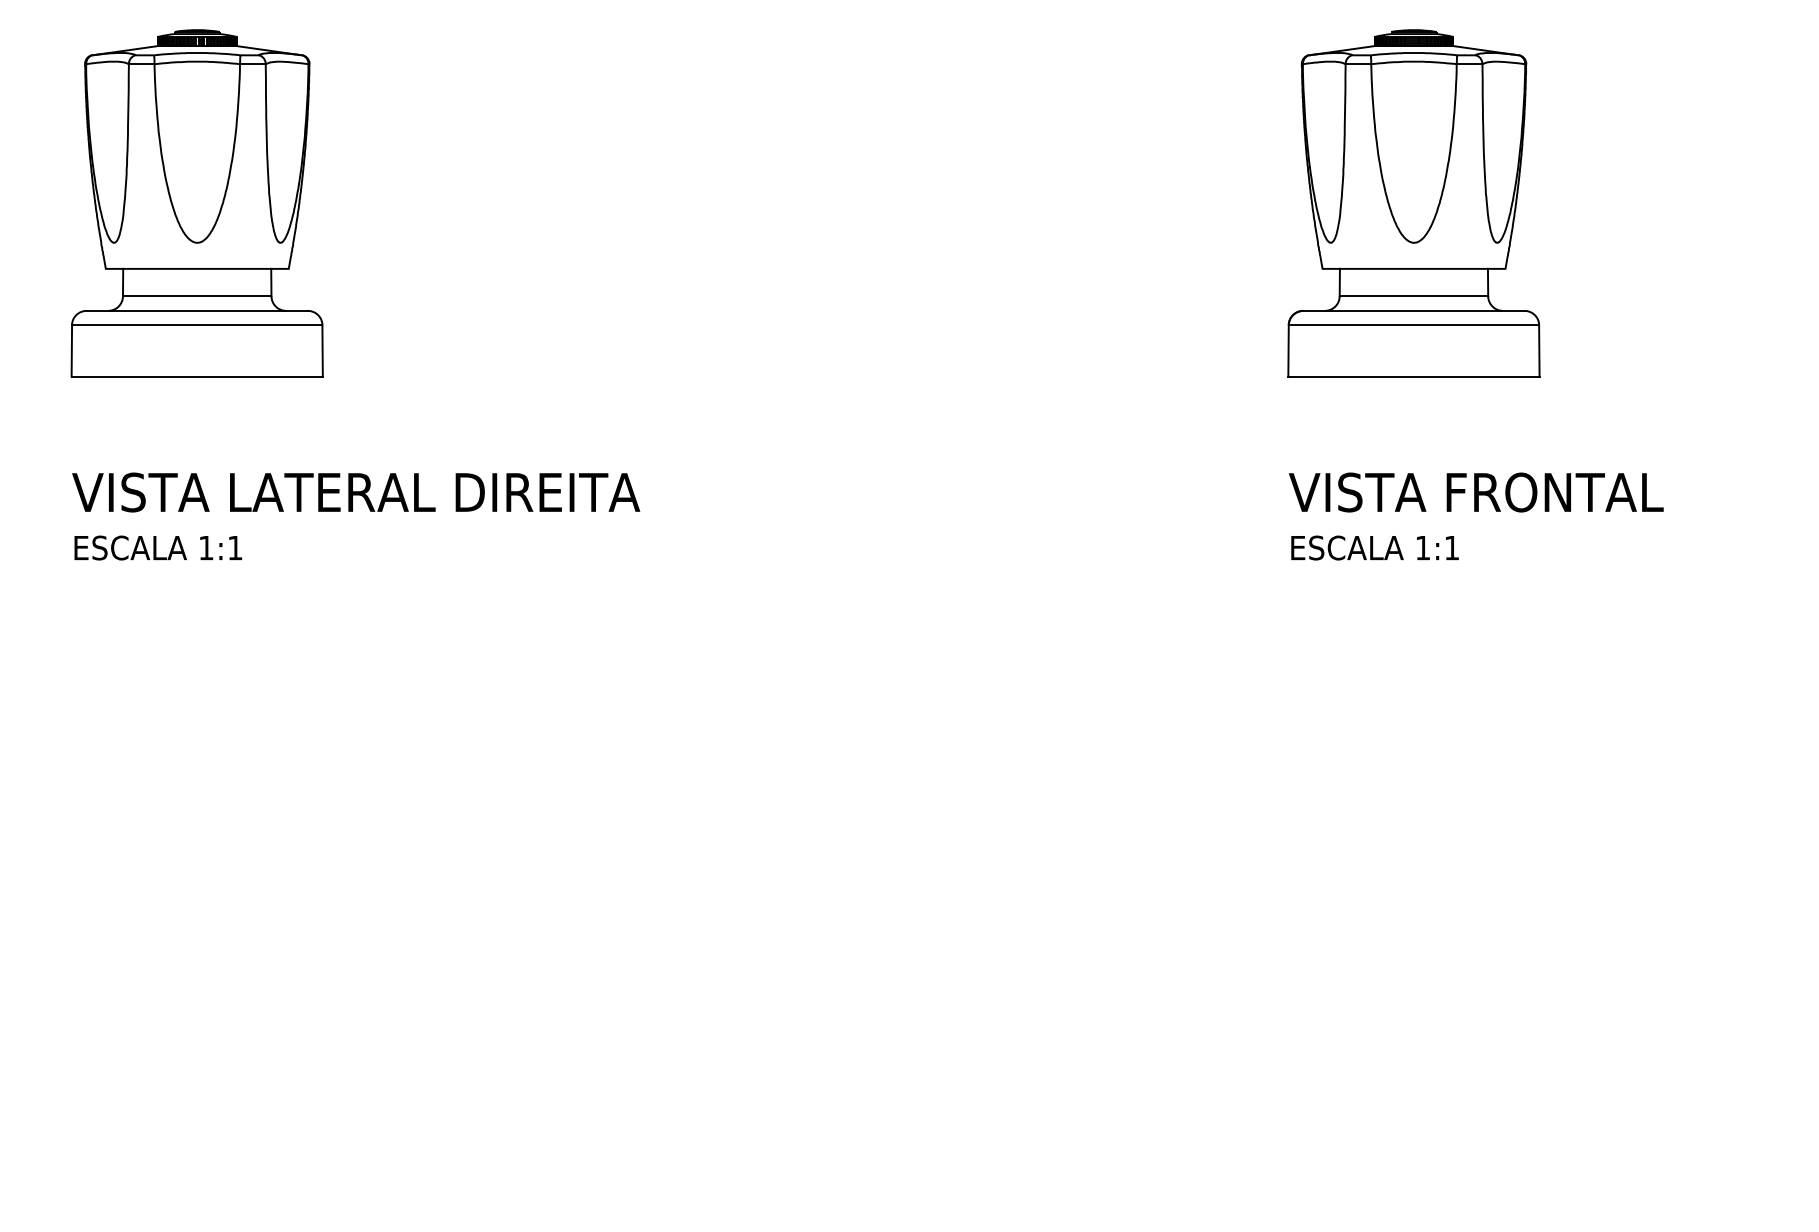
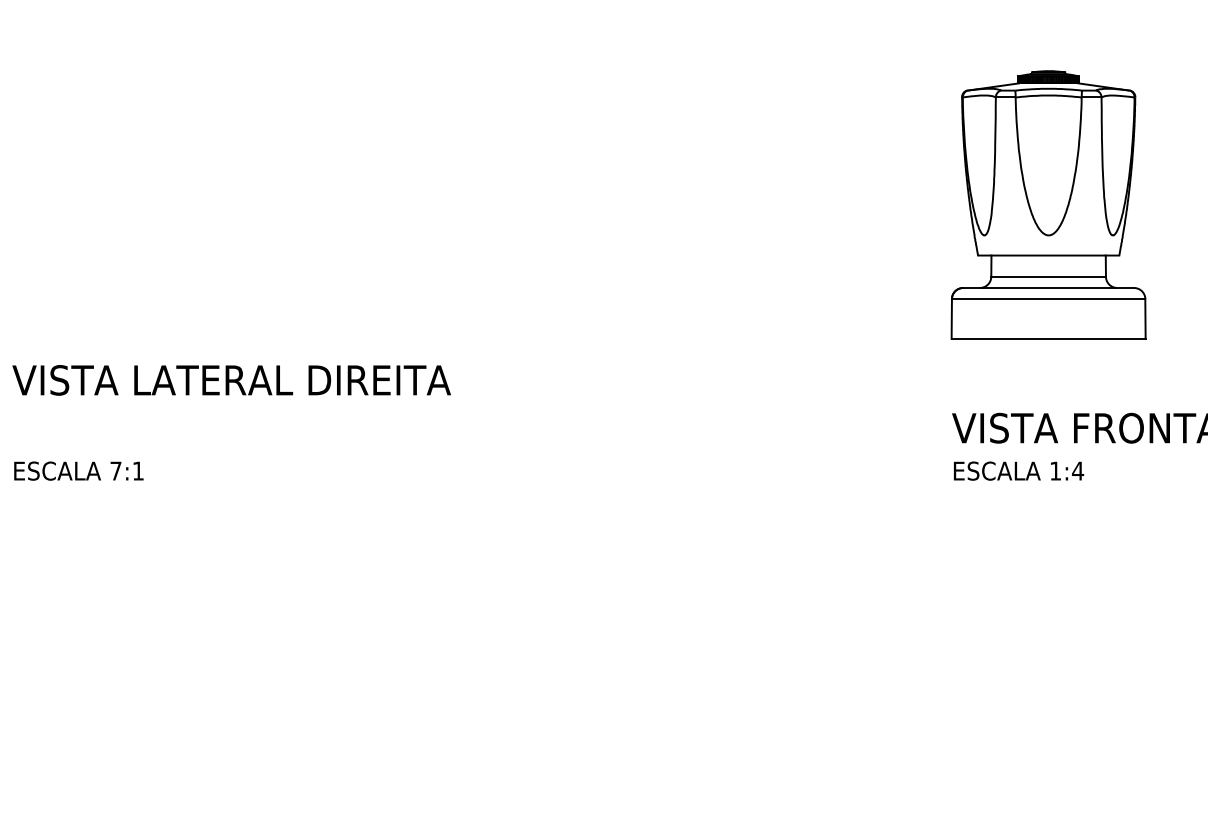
part: (196, 203) -> (108, 205), removed
text: (356, 492) -> (231, 380), moved
text: (206, 548) -> (116, 471), 1:1 -> 7:1
text: (1451, 548) -> (1077, 471), 1:1 -> 1:4

